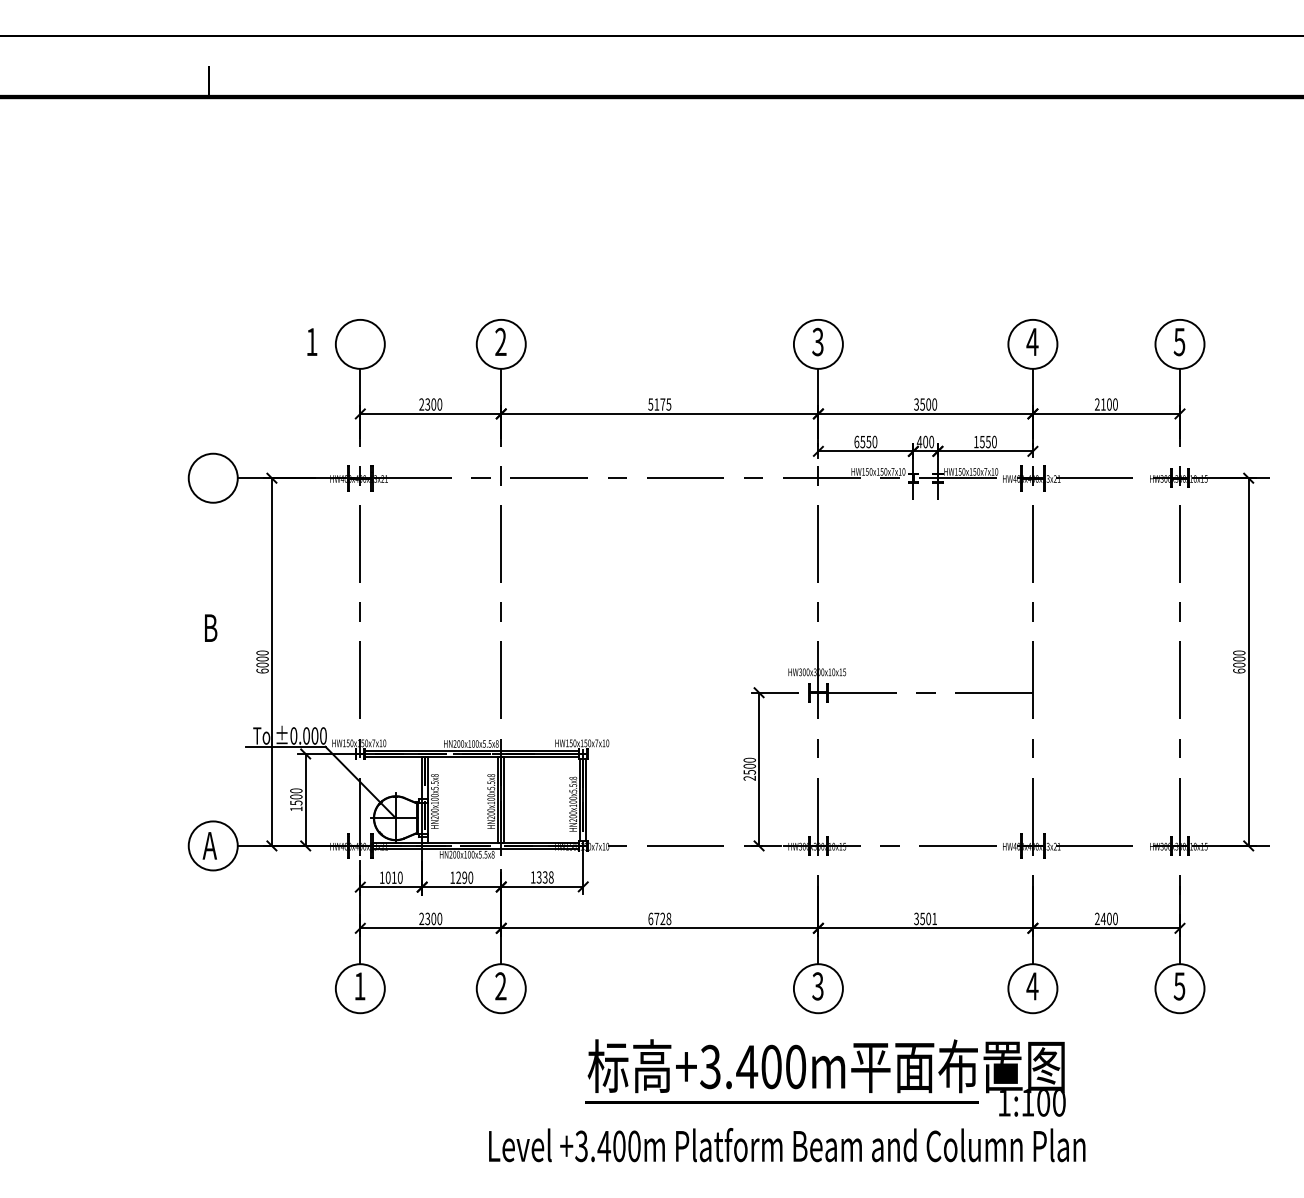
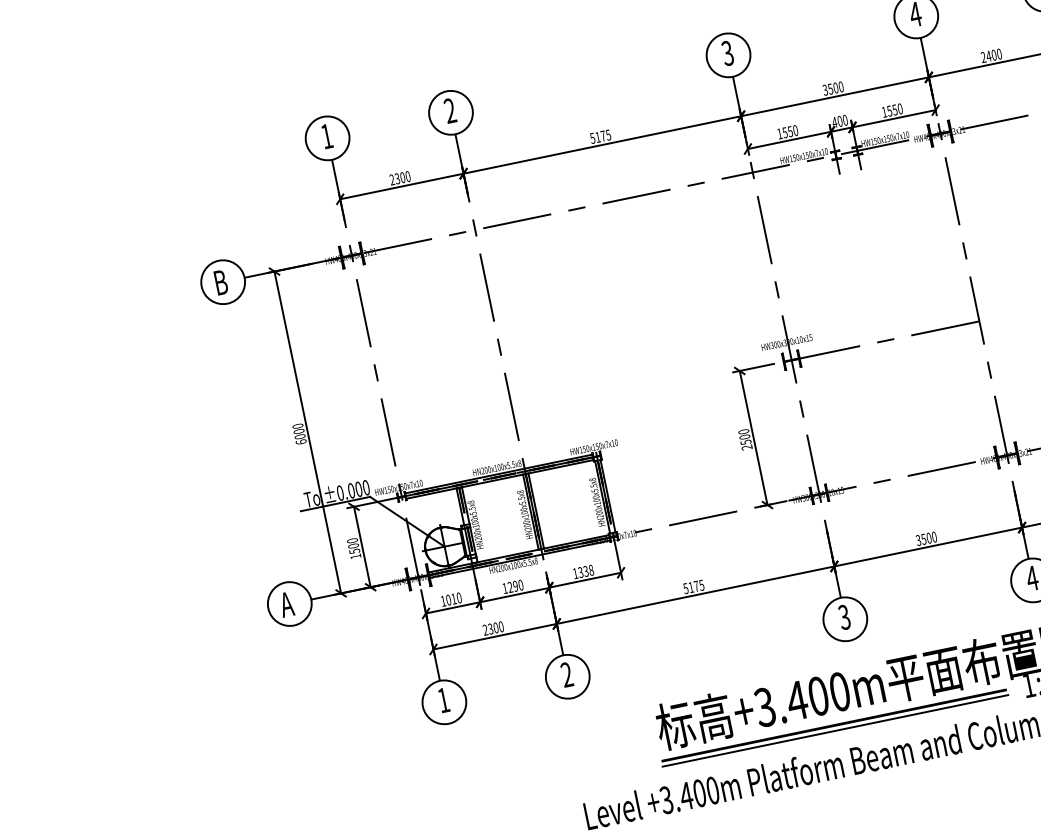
text: (312, 341) -> (327, 135), moved
text: (1103, 404) -> (988, 56), 2100 -> 2400
text: (856, 441) -> (779, 133), 6550 -> 1550
text: (211, 627) -> (221, 281), moved
text: (659, 918) -> (693, 586), 6728 -> 5175
text: (934, 918) -> (934, 536), 3501 -> 3500
line: (781, 1108) -> (834, 730), added

